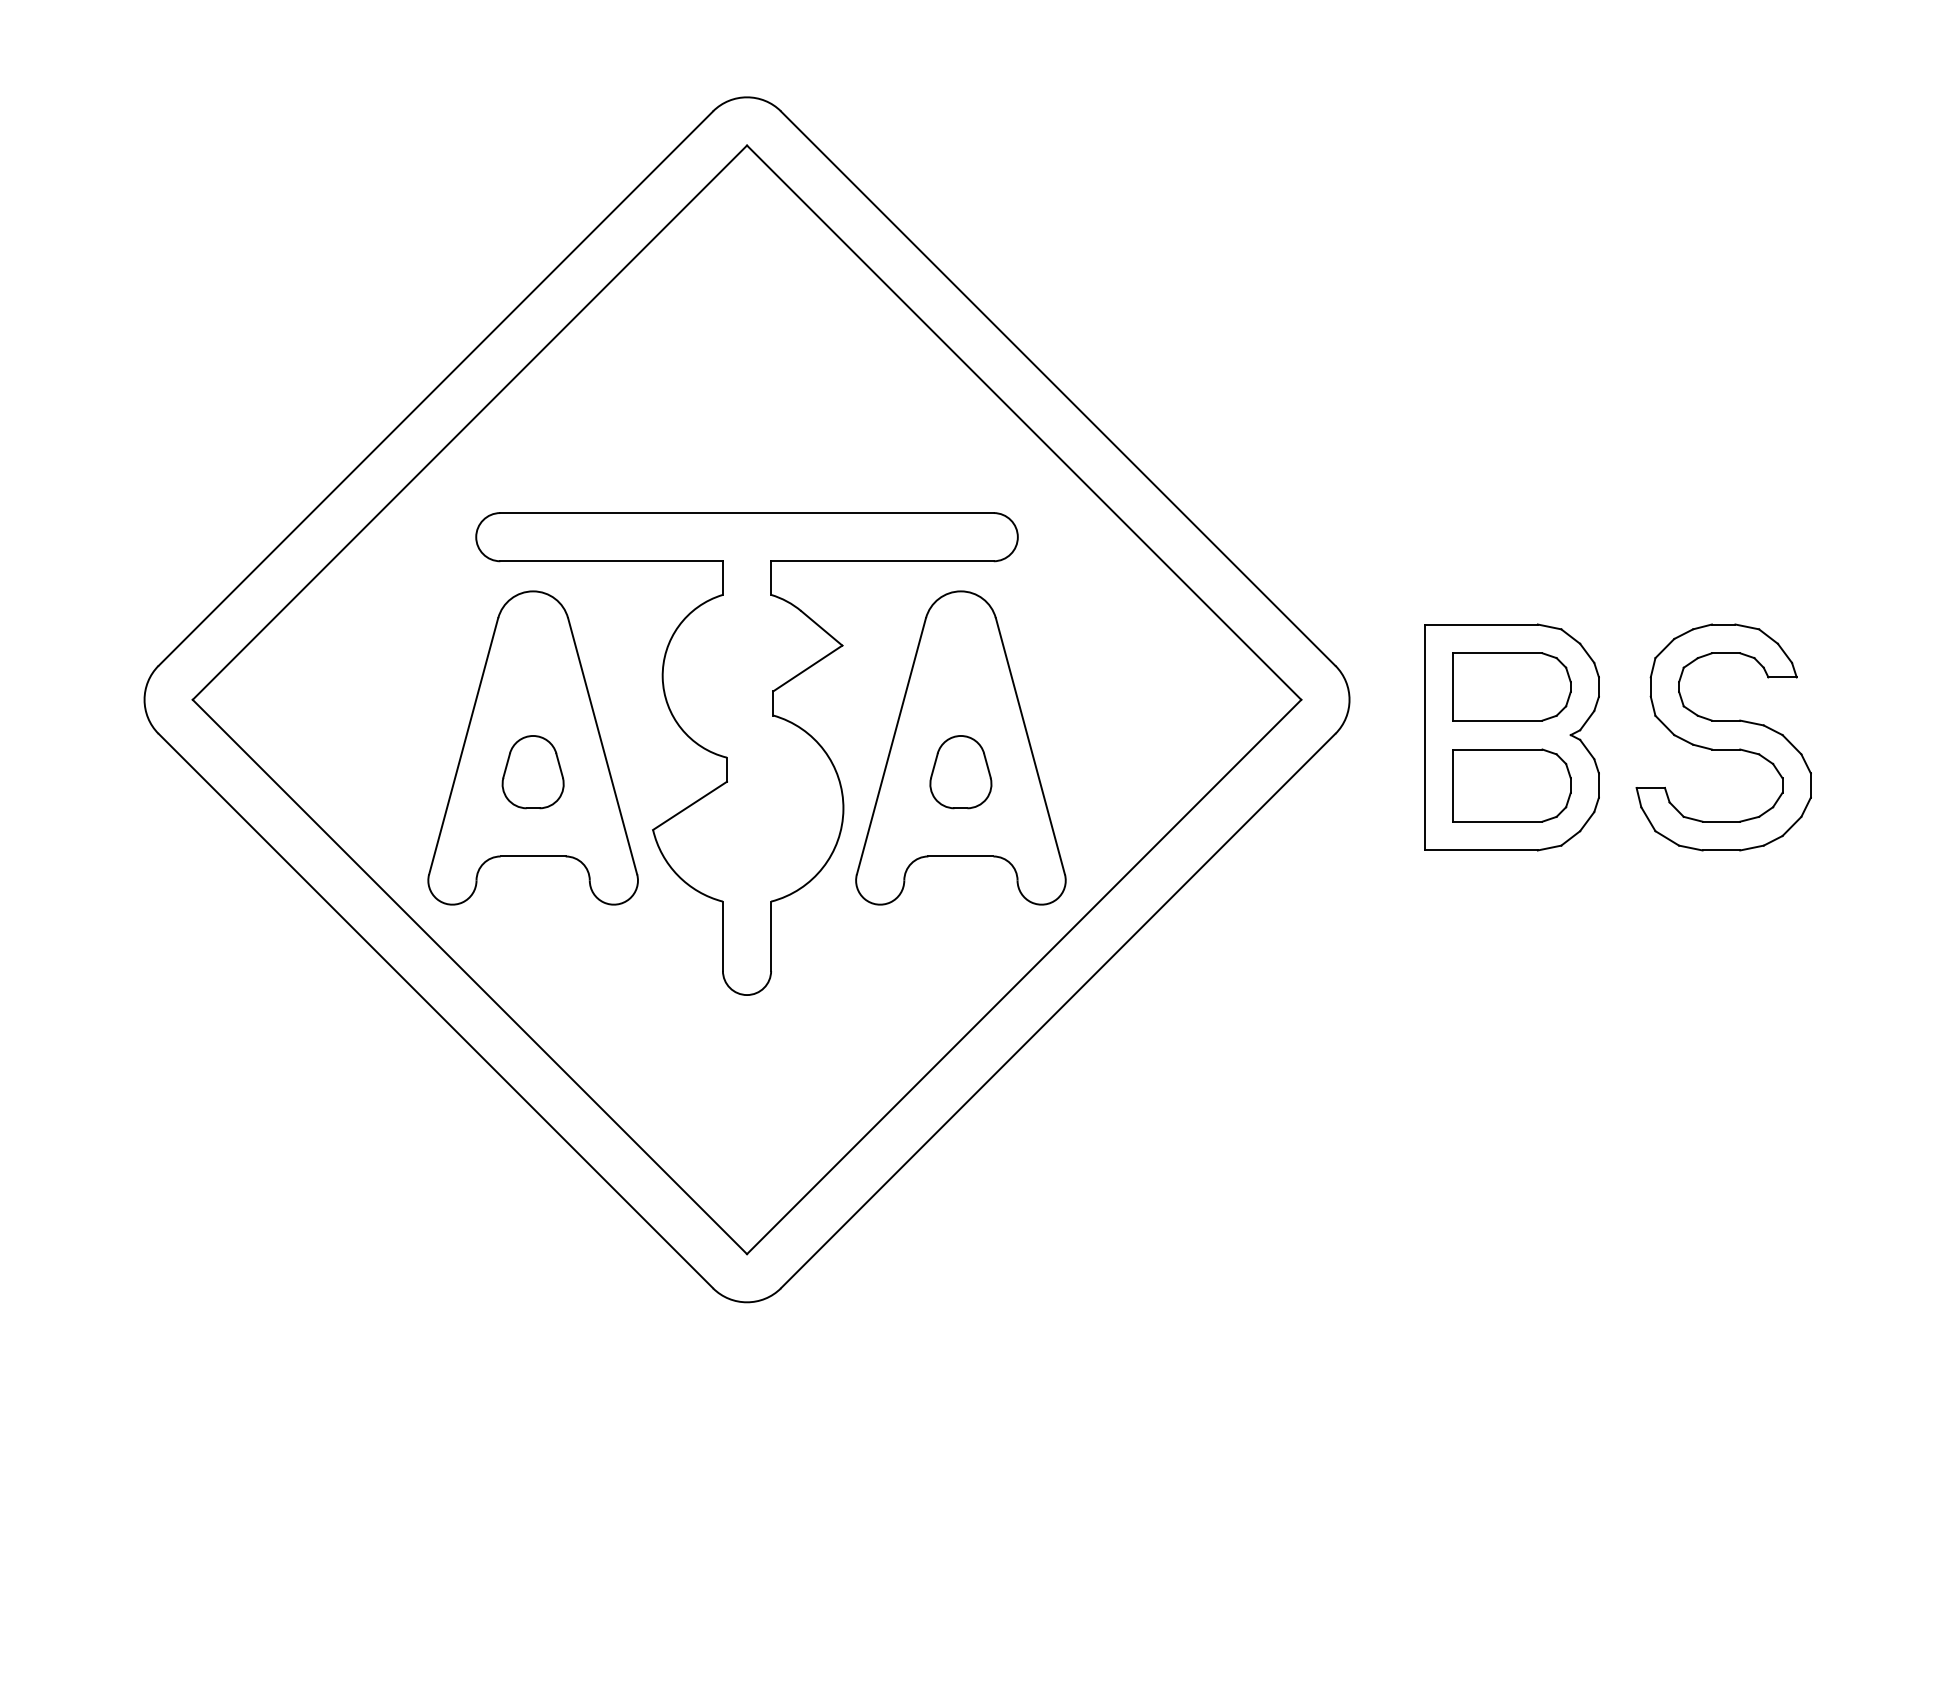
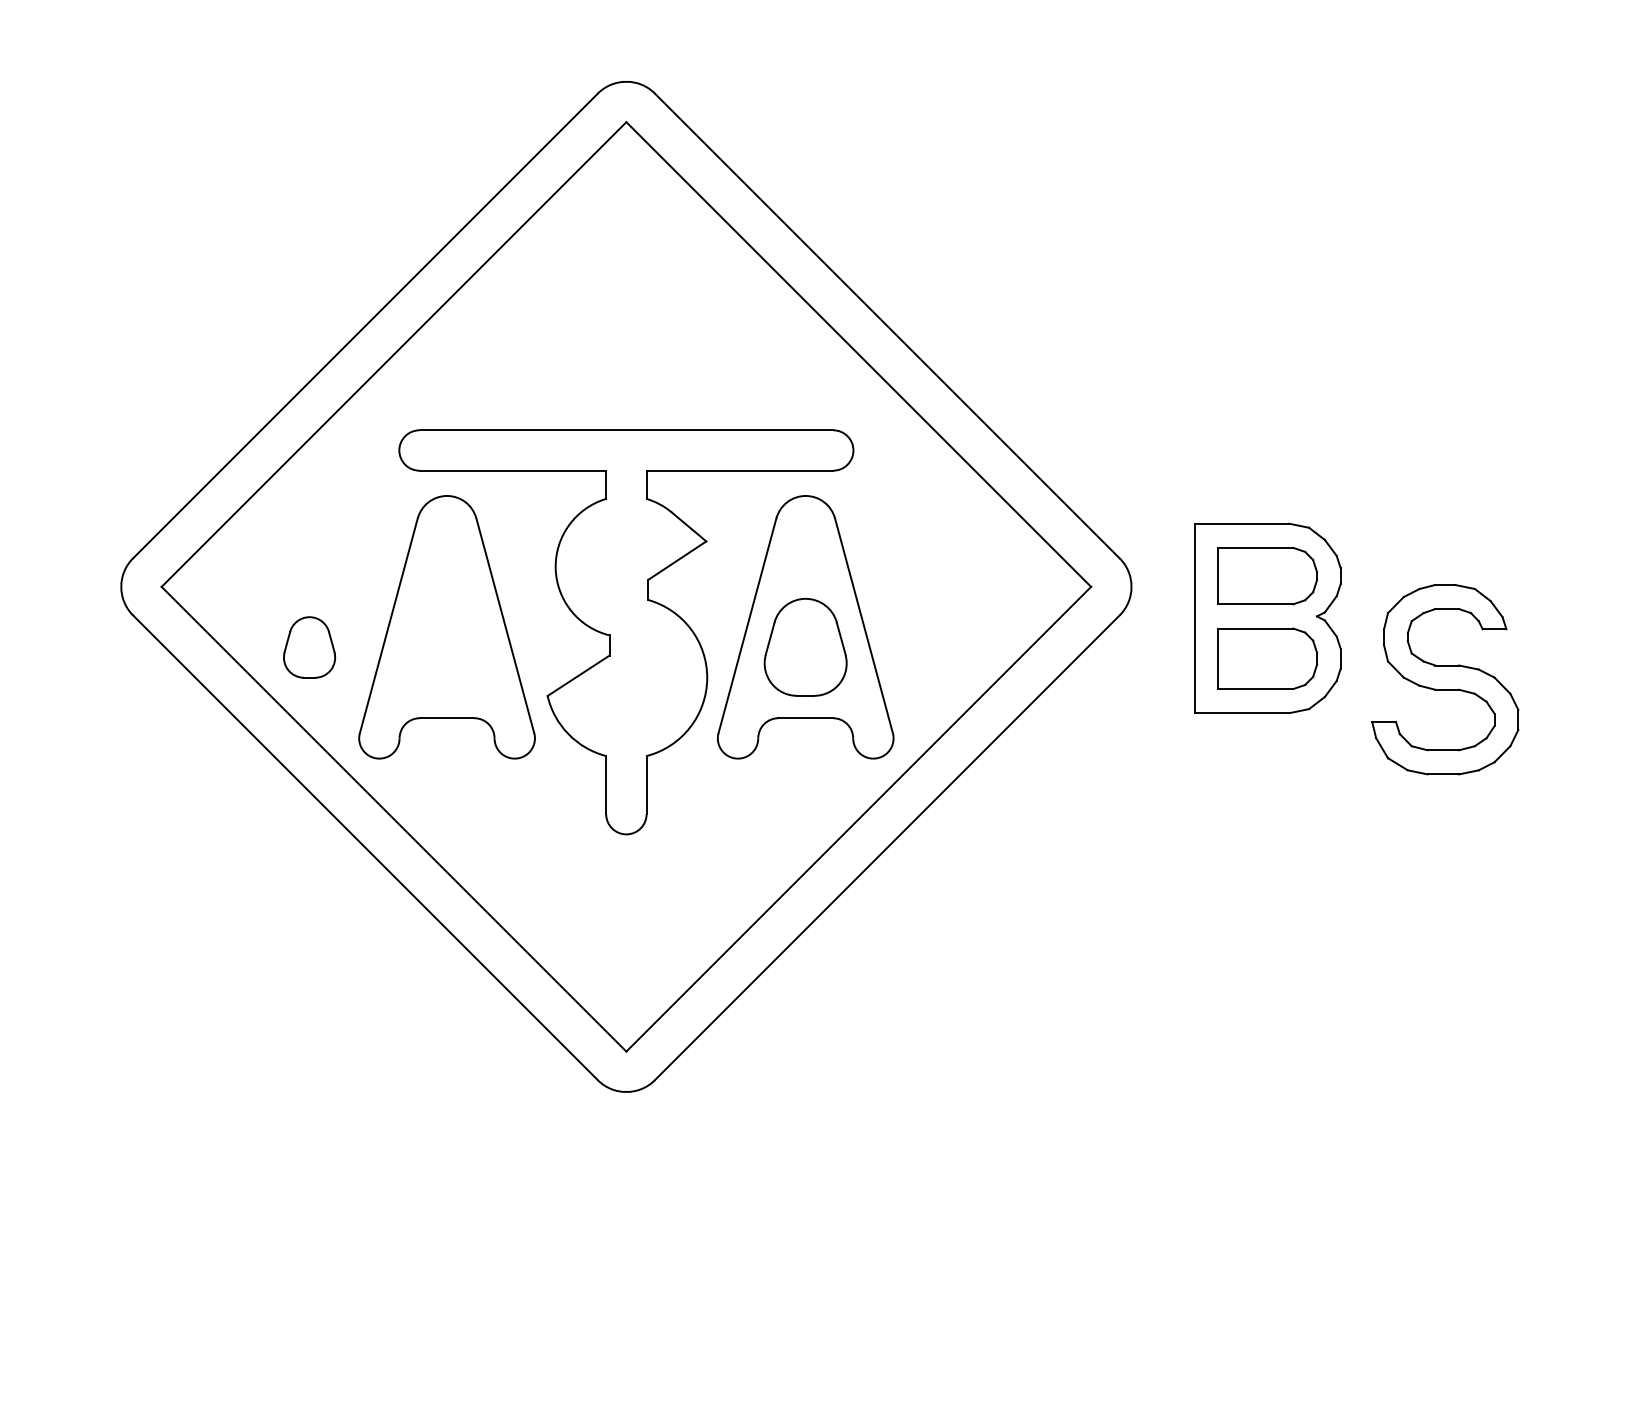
part: (1723, 737) -> (1445, 679), moved
part: (532, 772) -> (309, 647), moved
part: (960, 772) -> (805, 647), size x1.6

